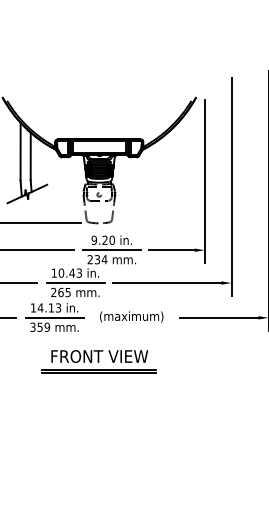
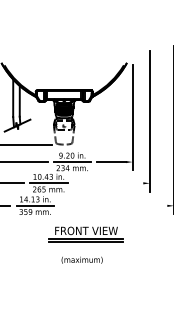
line: (167, 283) -> (108, 183), removed
text: (130, 315) -> (81, 259), moved
line: (218, 317) -> (141, 205), removed
part: (98, 362) -> (85, 234), moved

